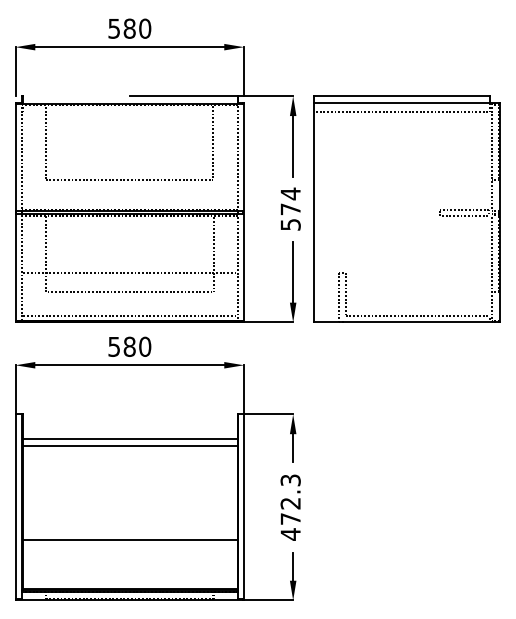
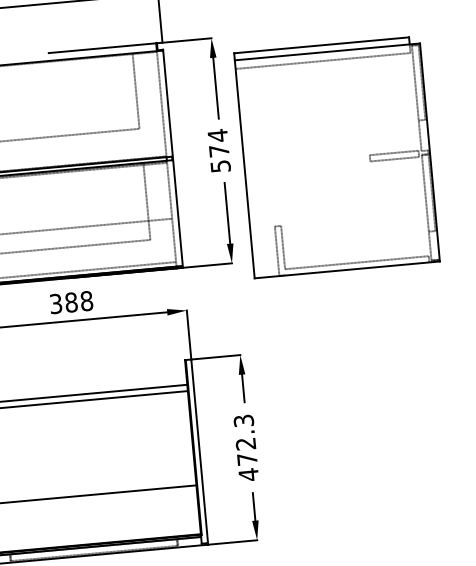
part: (406, 208) -> (336, 156), moved
text: (130, 346) -> (72, 302), 580 -> 388

